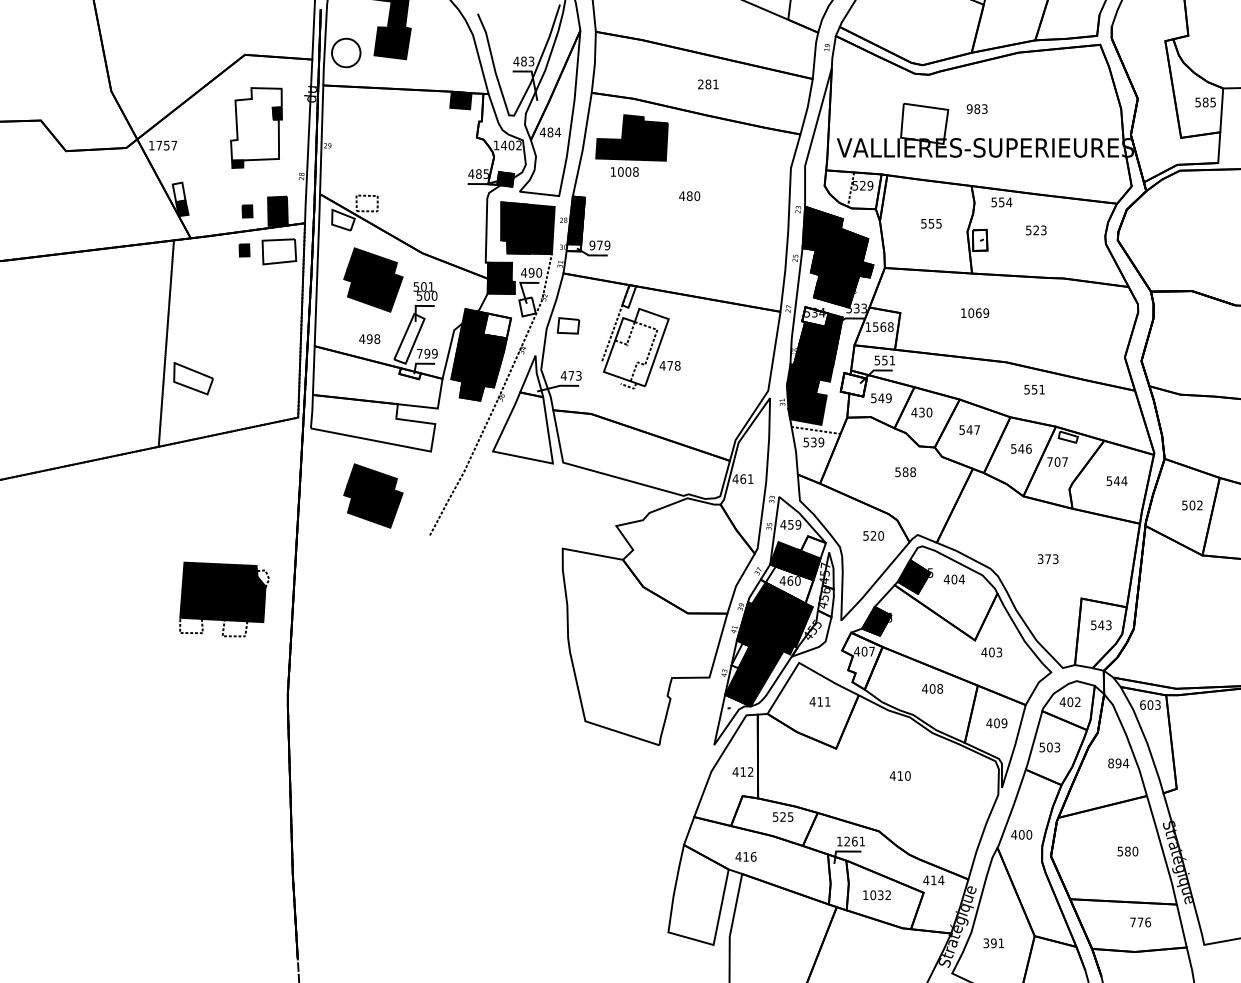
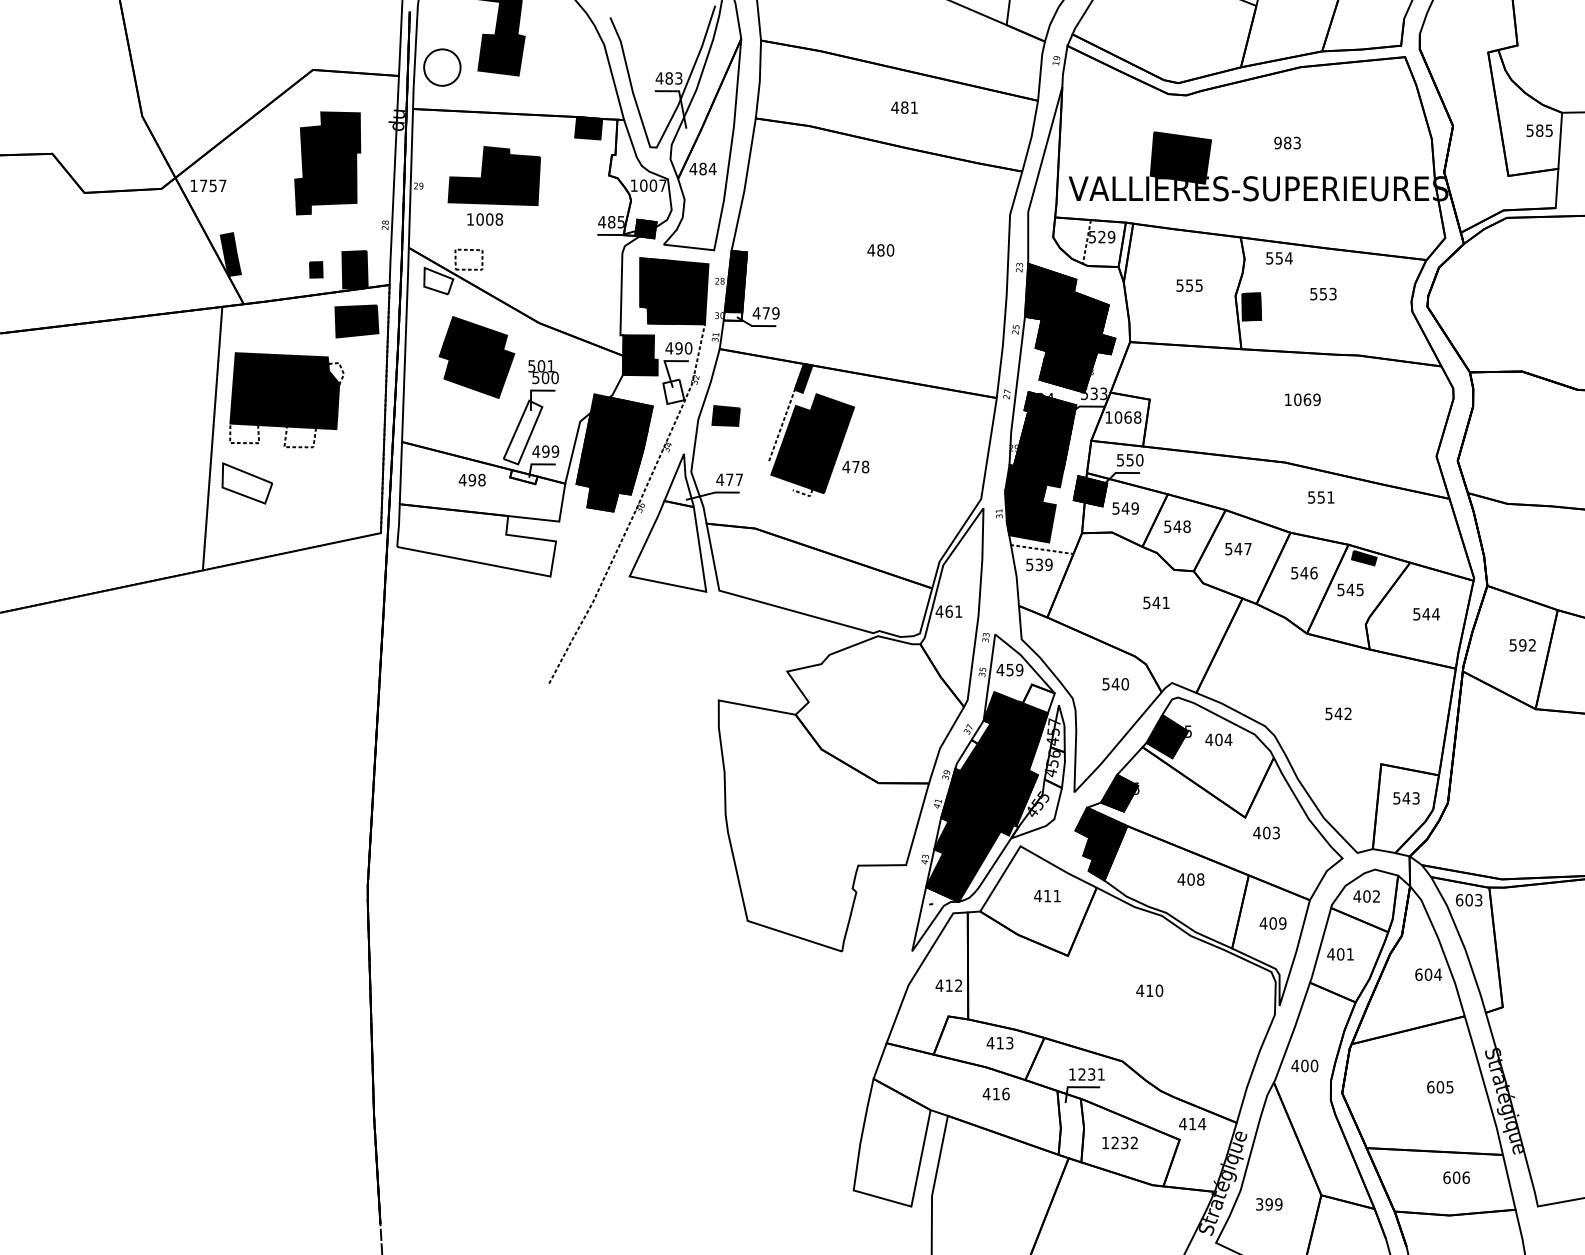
text: (700, 84) -> (894, 107), 281 -> 481
text: (976, 108) -> (1286, 142), moved
fill: (924, 123) -> (1180, 157), added
fill: (256, 124) -> (327, 158), added
text: (510, 145) -> (652, 185), 1402 -> 1007
part: (631, 145) -> (493, 185), moved
fill: (178, 192) -> (228, 245), added
text: (1035, 230) -> (1322, 294), 523 -> 553
fill: (979, 239) -> (1250, 305), added
text: (592, 245) -> (756, 313), 979 -> 479
part: (244, 250) -> (312, 319), removed
fill: (279, 251) -> (357, 321), added
fill: (629, 296) -> (803, 378), added
text: (975, 313) -> (1303, 400), moved
fill: (815, 316) -> (1041, 404), added
fill: (497, 325) -> (635, 415), added
fill: (568, 325) -> (726, 415), added
text: (875, 326) -> (1118, 416), 1568 -> 1068
text: (369, 338) -> (471, 479), moved
fill: (635, 347) -> (811, 443), added
text: (419, 353) -> (535, 451), 799 -> 499
text: (892, 360) -> (1139, 460), 551 -> 550
text: (578, 375) -> (738, 479), 473 -> 477
fill: (853, 384) -> (1090, 490), added
text: (921, 412) -> (1176, 526), 430 -> 548
fill: (1067, 436) -> (1363, 557), added
text: (1057, 461) -> (1350, 589), 707 -> 545
text: (908, 472) -> (1160, 603), 588 -> 541
part: (373, 495) -> (477, 632), removed
text: (1192, 505) -> (1522, 645), 502 -> 592
text: (873, 535) -> (1115, 683), 520 -> 540
text: (1048, 559) -> (1339, 714), 373 -> 542
fill: (789, 584) -> (1008, 746), added
part: (224, 599) -> (286, 400), moved
fill: (740, 655) -> (945, 836), added
fill: (862, 660) -> (1101, 843), added
text: (1049, 747) -> (1340, 954), 503 -> 401
text: (1114, 763) -> (1423, 974), 894 -> 604
text: (782, 816) -> (999, 1042), 525 -> 413
text: (854, 841) -> (1091, 1074), 1261 -> 1231
text: (1127, 851) -> (1439, 1087), 580 -> 605
text: (745, 856) -> (995, 1093), moved
text: (873, 895) -> (1115, 1143), 1032 -> 1232
text: (1136, 922) -> (1451, 1177), 776 -> 606
text: (1001, 943) -> (1278, 1204), 391 -> 399

